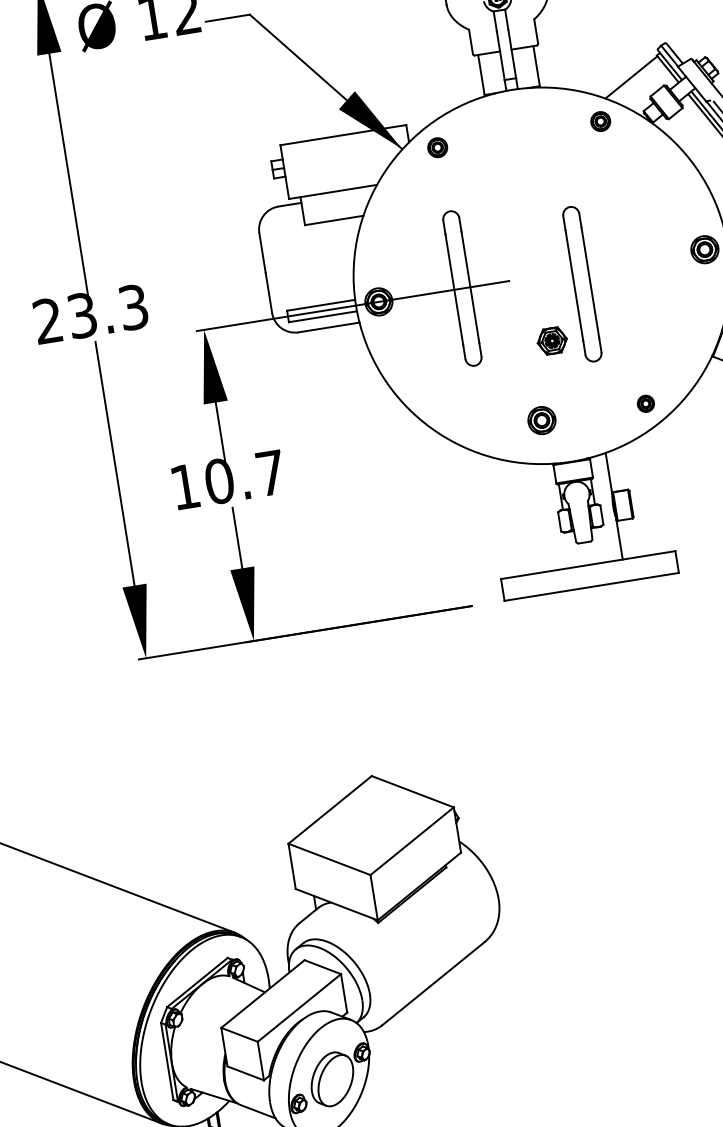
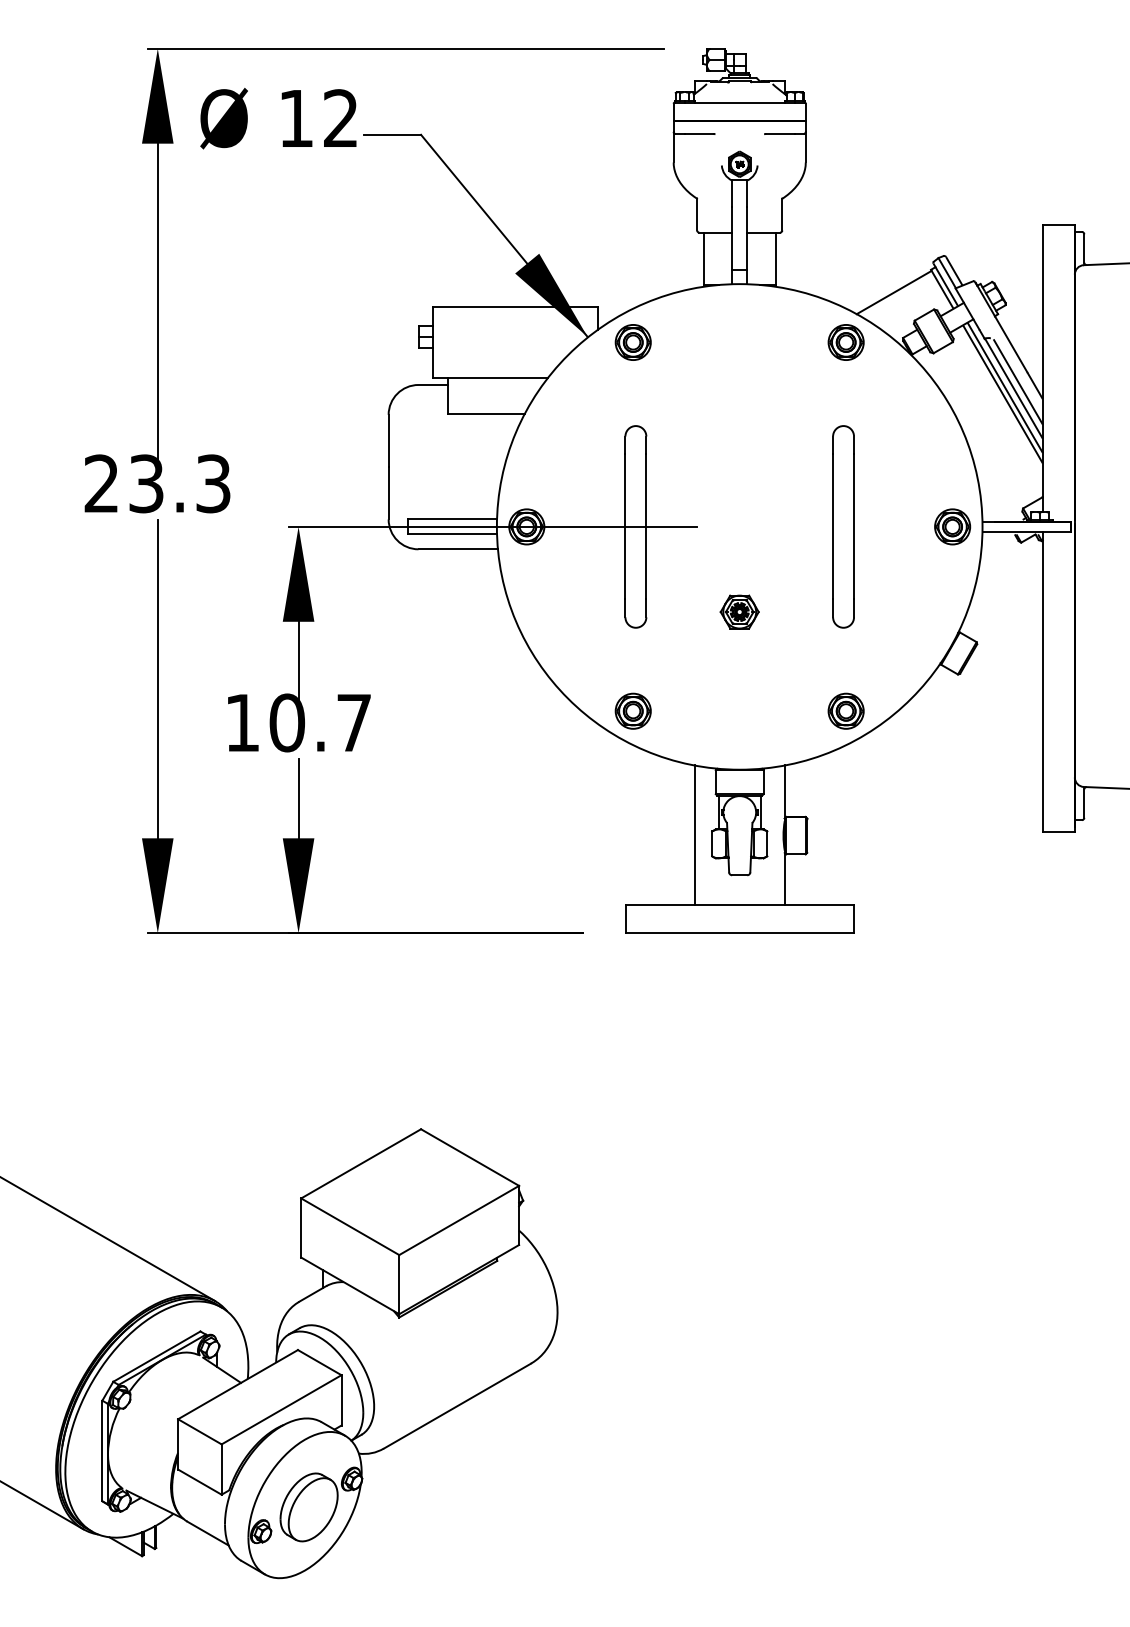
part: (600, 121) -> (845, 342), size x1.43
part: (437, 147) -> (632, 342), size x1.43
part: (582, 283) -> (843, 526), moved
part: (645, 403) -> (845, 710), size x1.67
part: (541, 420) -> (632, 710), moved
line: (544, 516) -> (694, 834), added

